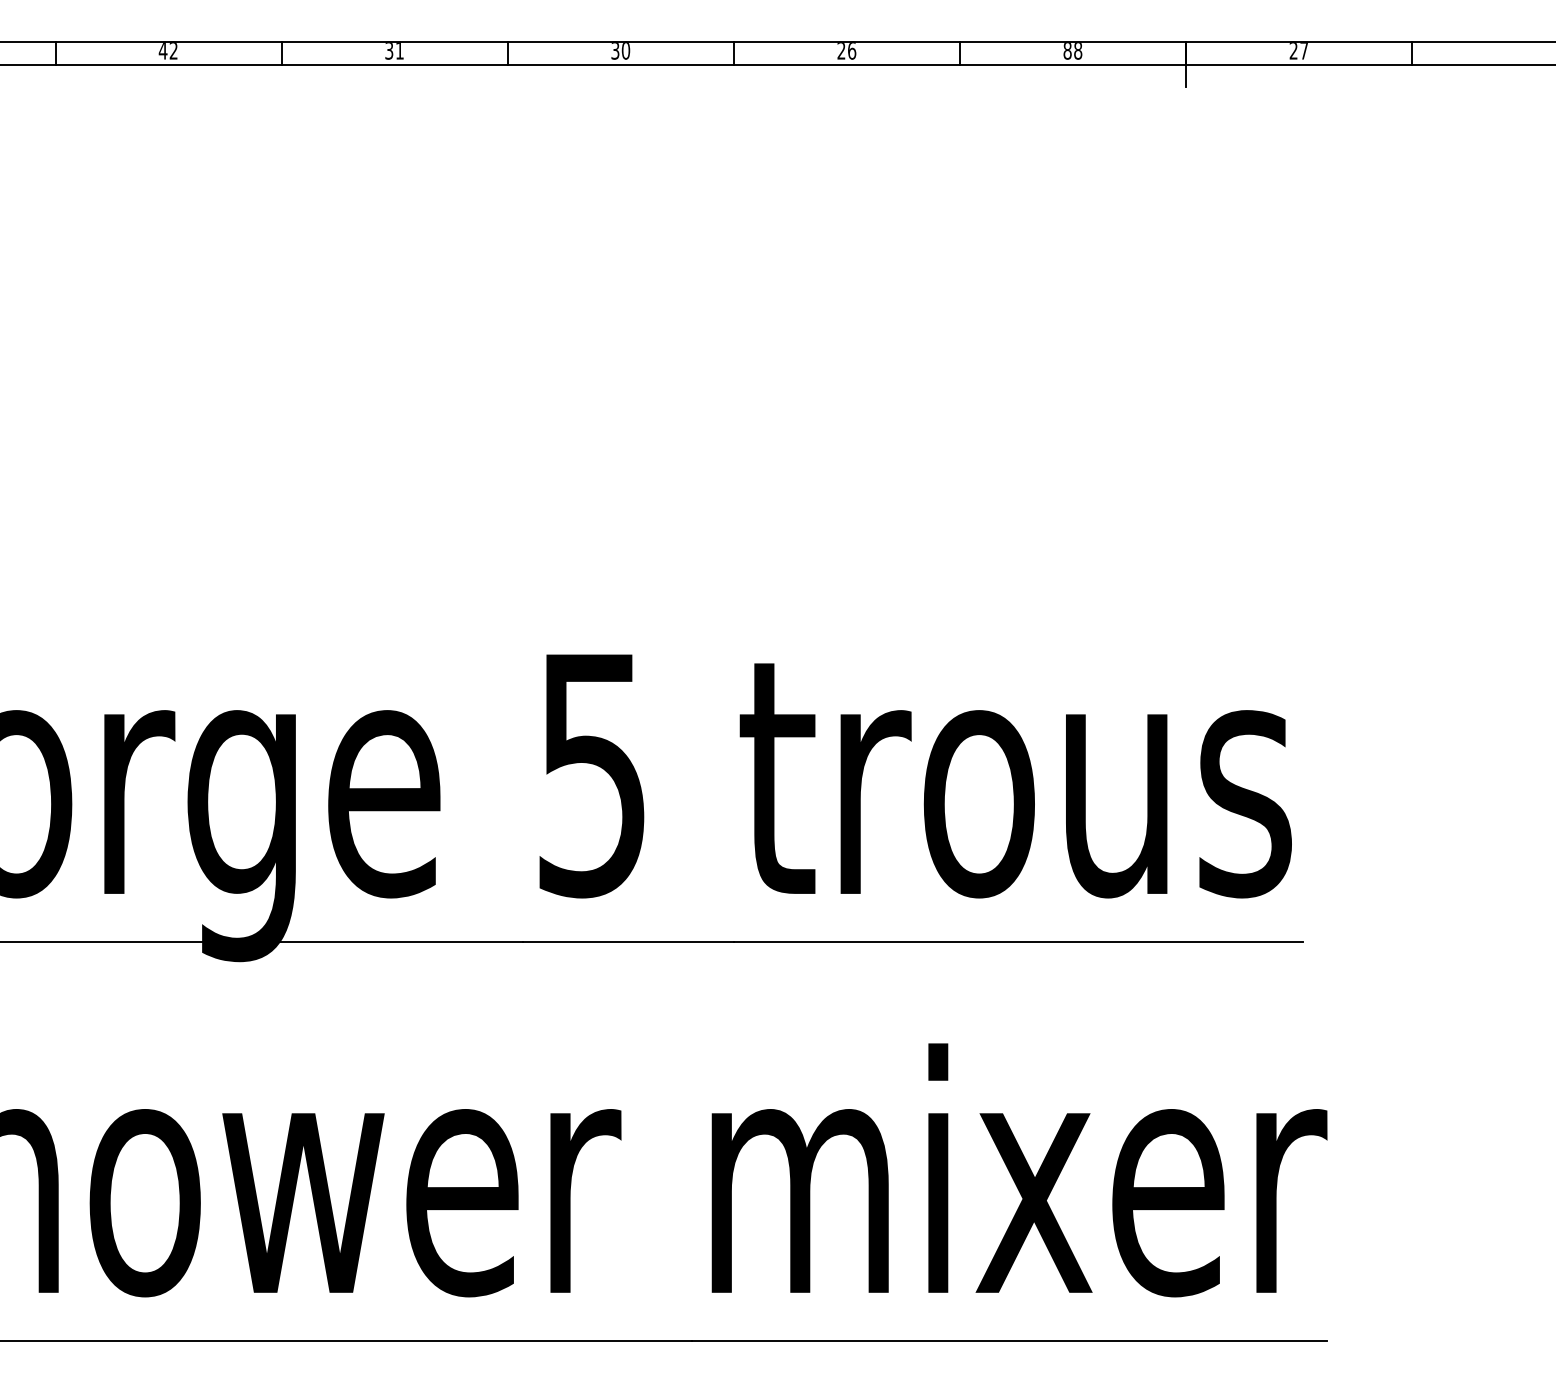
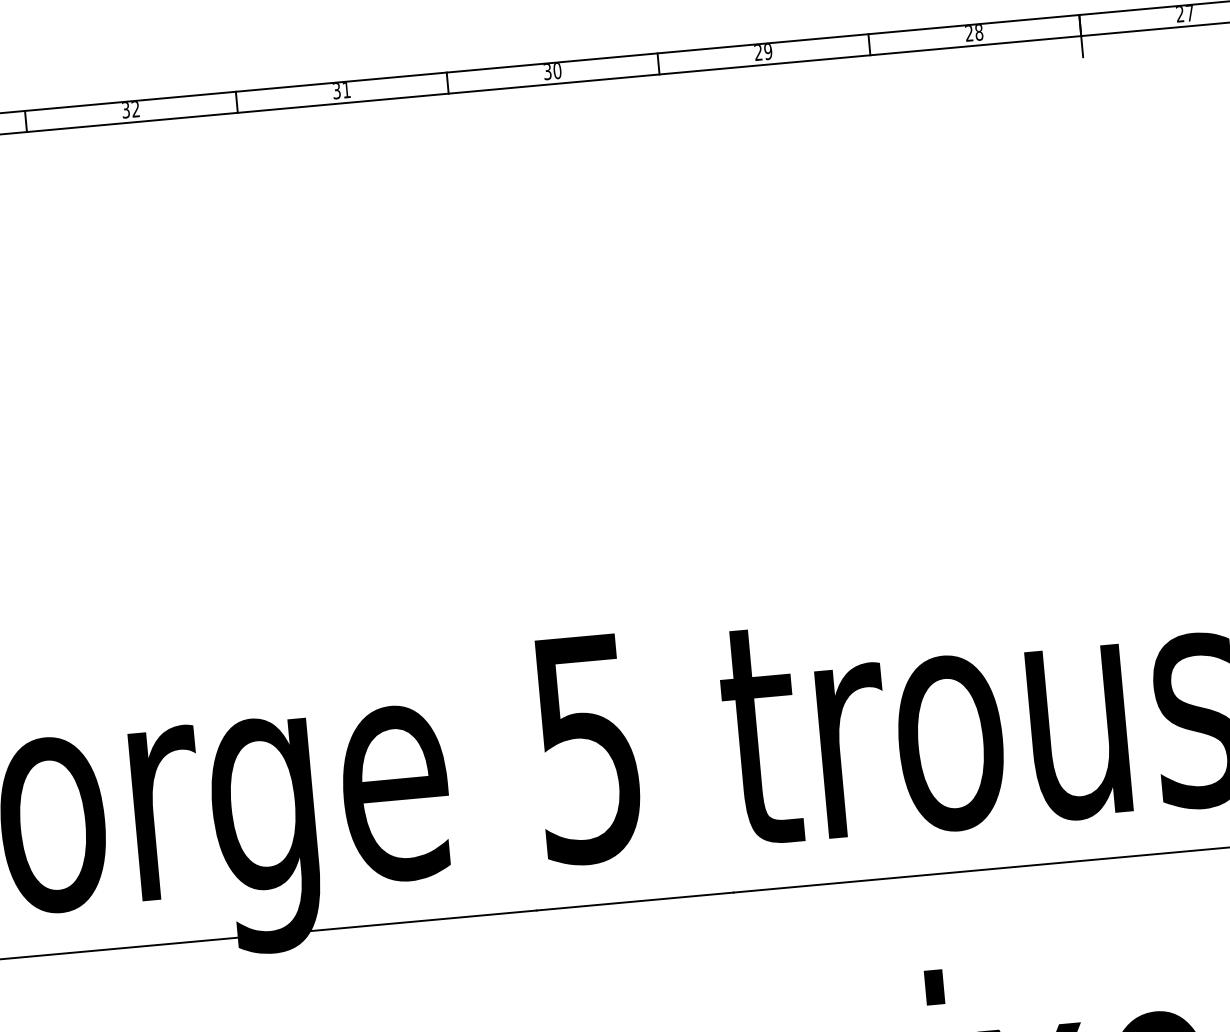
text: (162, 51) -> (125, 110), 42 -> 32
text: (852, 51) -> (768, 52), 26 -> 29
text: (1067, 51) -> (969, 34), 88 -> 28

